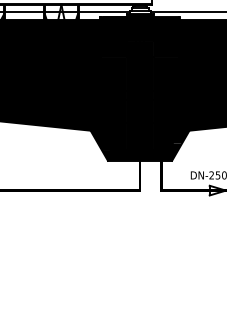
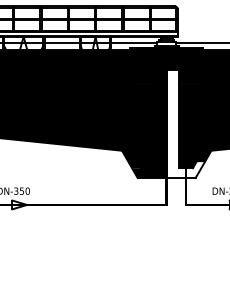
fill: (160, 100) -> (185, 123), removed

